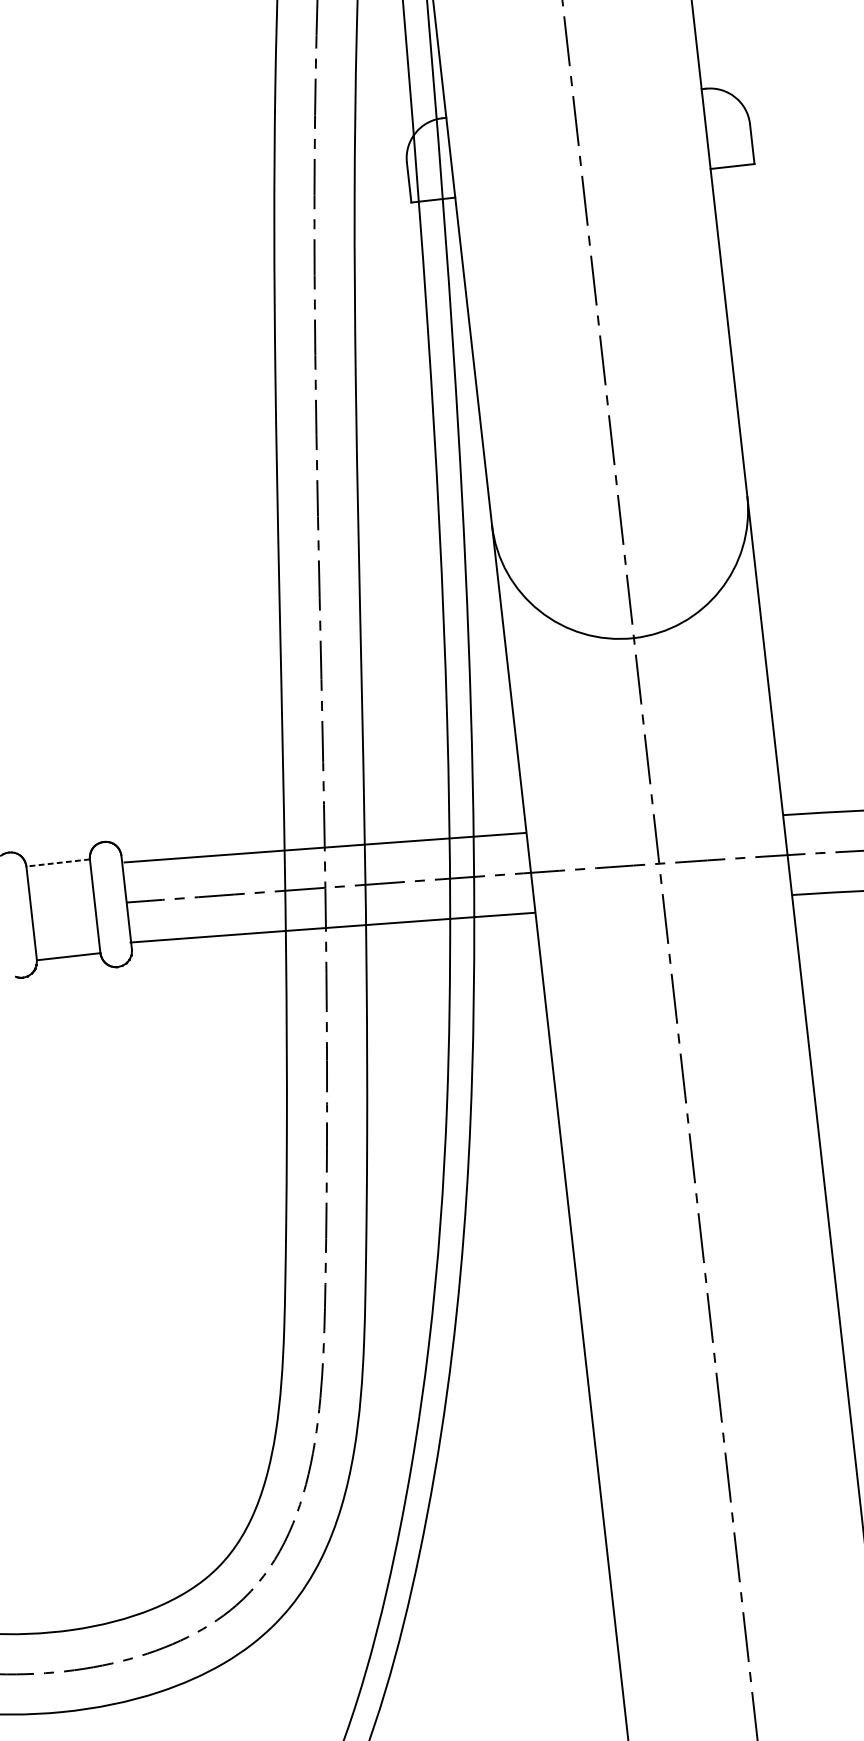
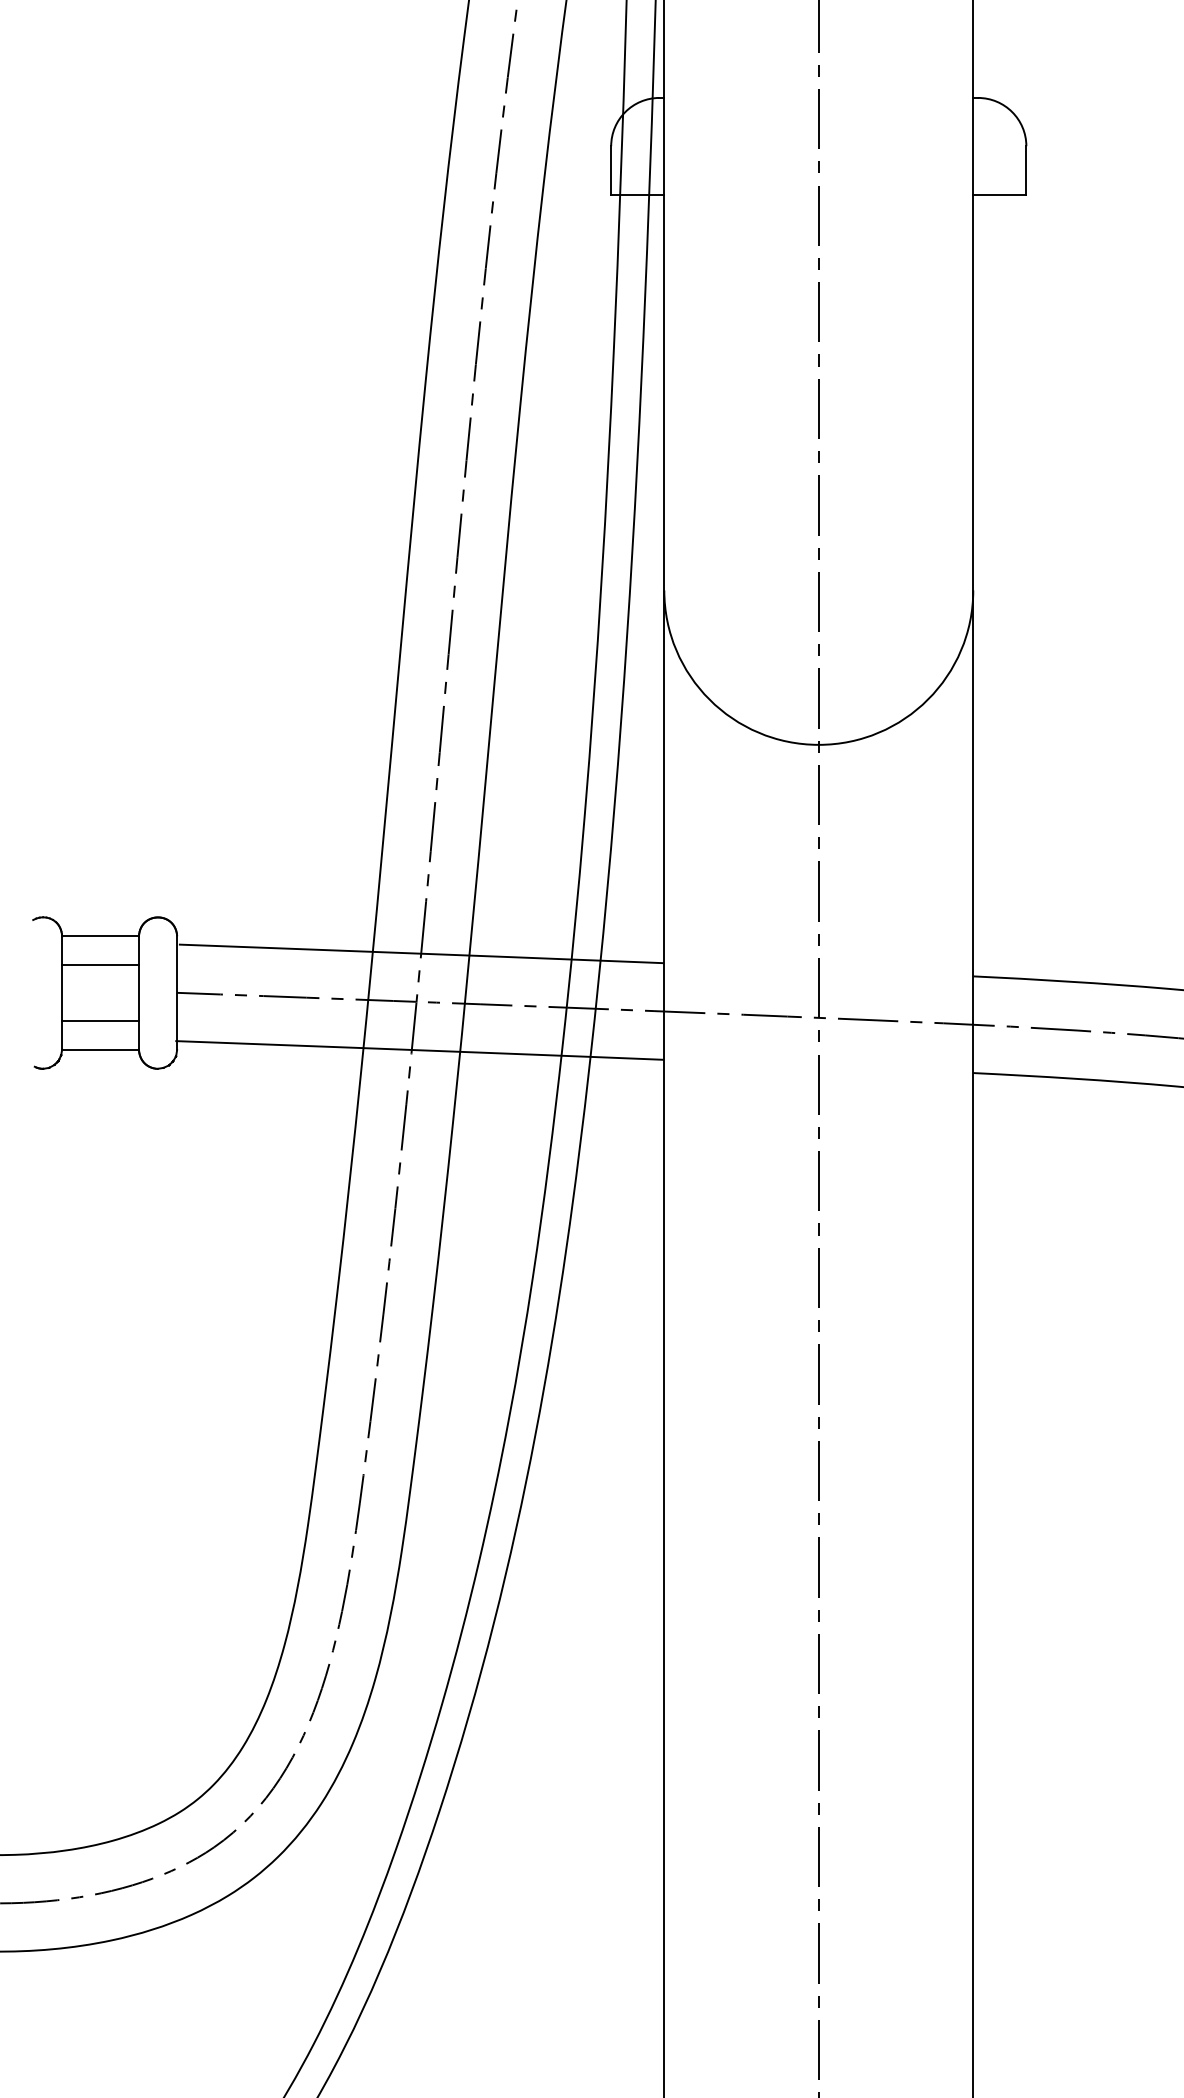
line: (58, 863) -> (100, 936), dashed -> solid
line: (60, 886) -> (100, 964), added
line: (66, 933) -> (100, 1021), added

